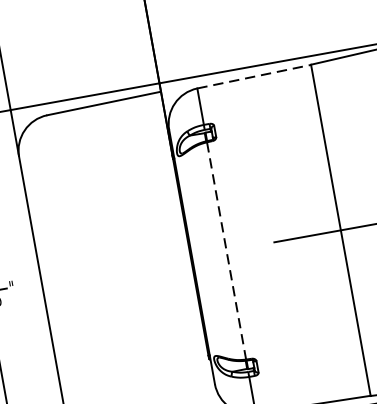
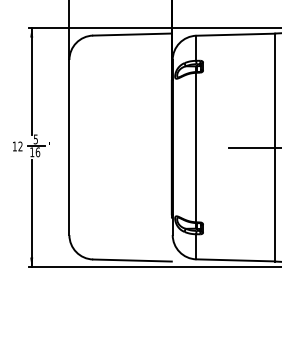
line: (255, 76) -> (236, 34), dashed -> solid
line: (226, 250) -> (196, 147), dashed -> solid

